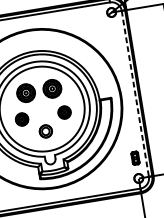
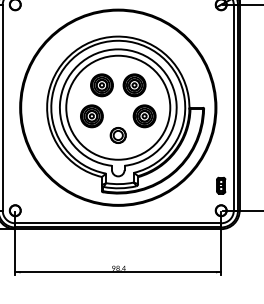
line: (135, 93) -> (233, 107), dashed -> solid
part: (64, 112) -> (144, 116), size x1.43
part: (21, 119) -> (91, 116), size x1.43

